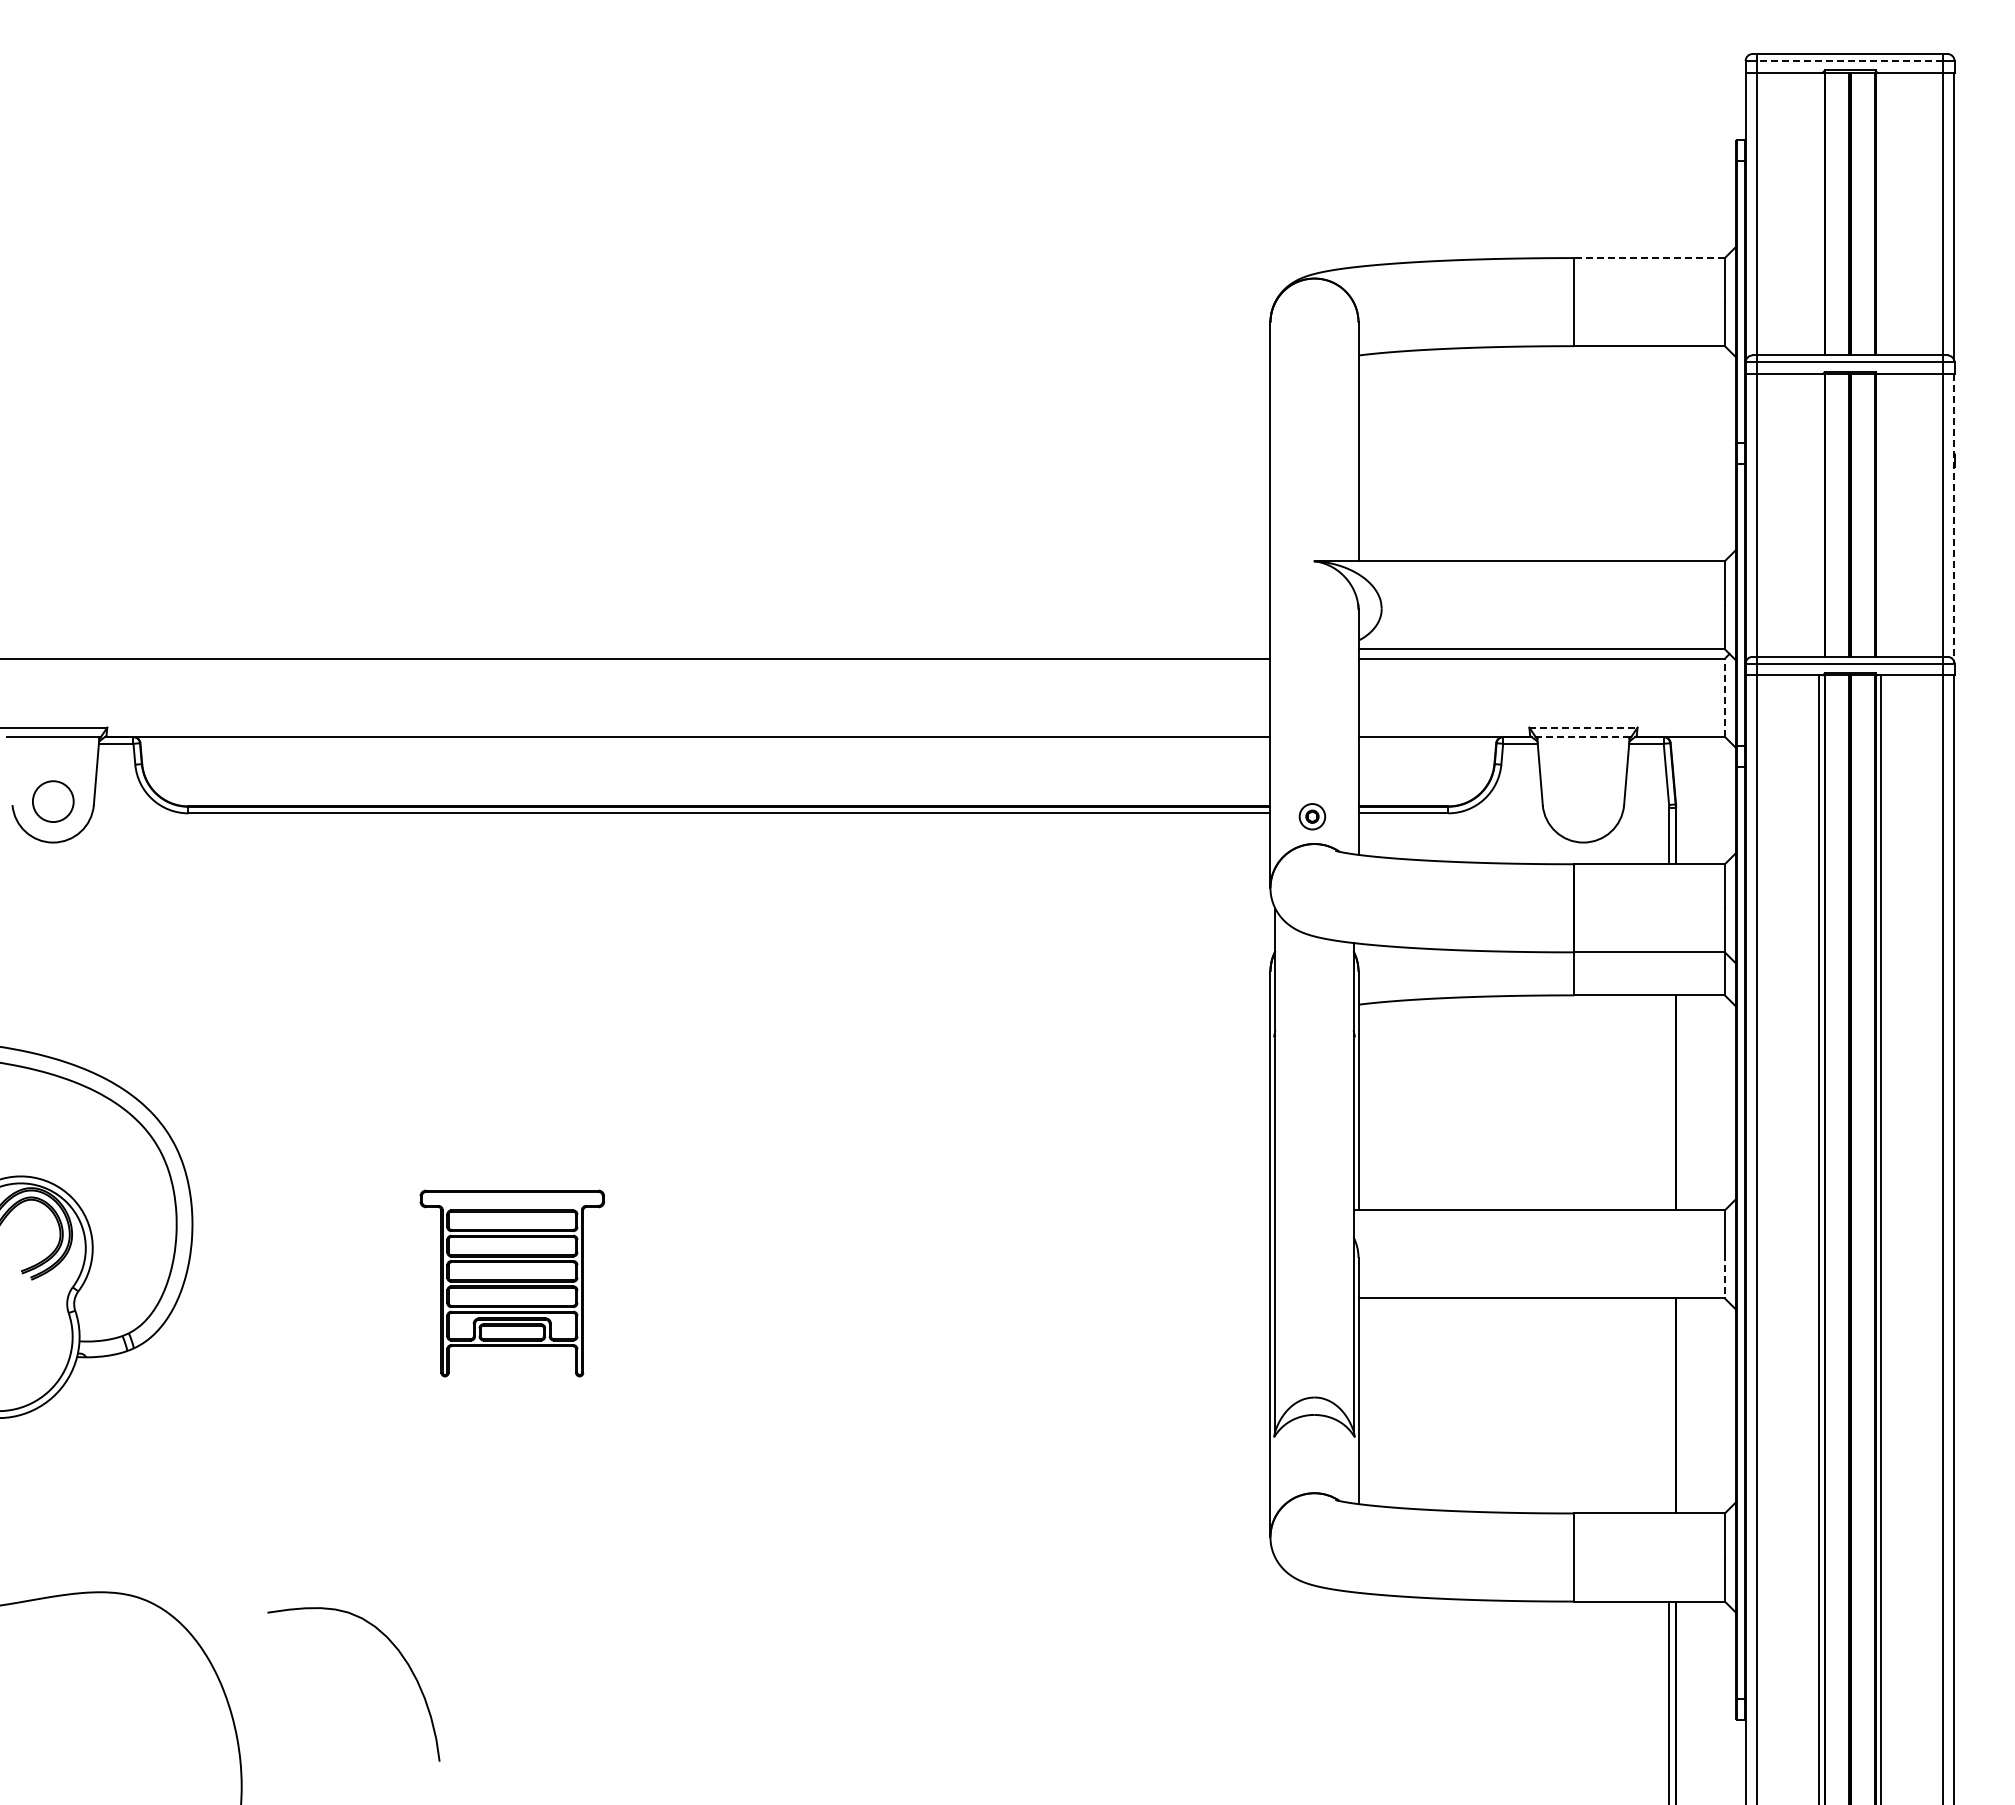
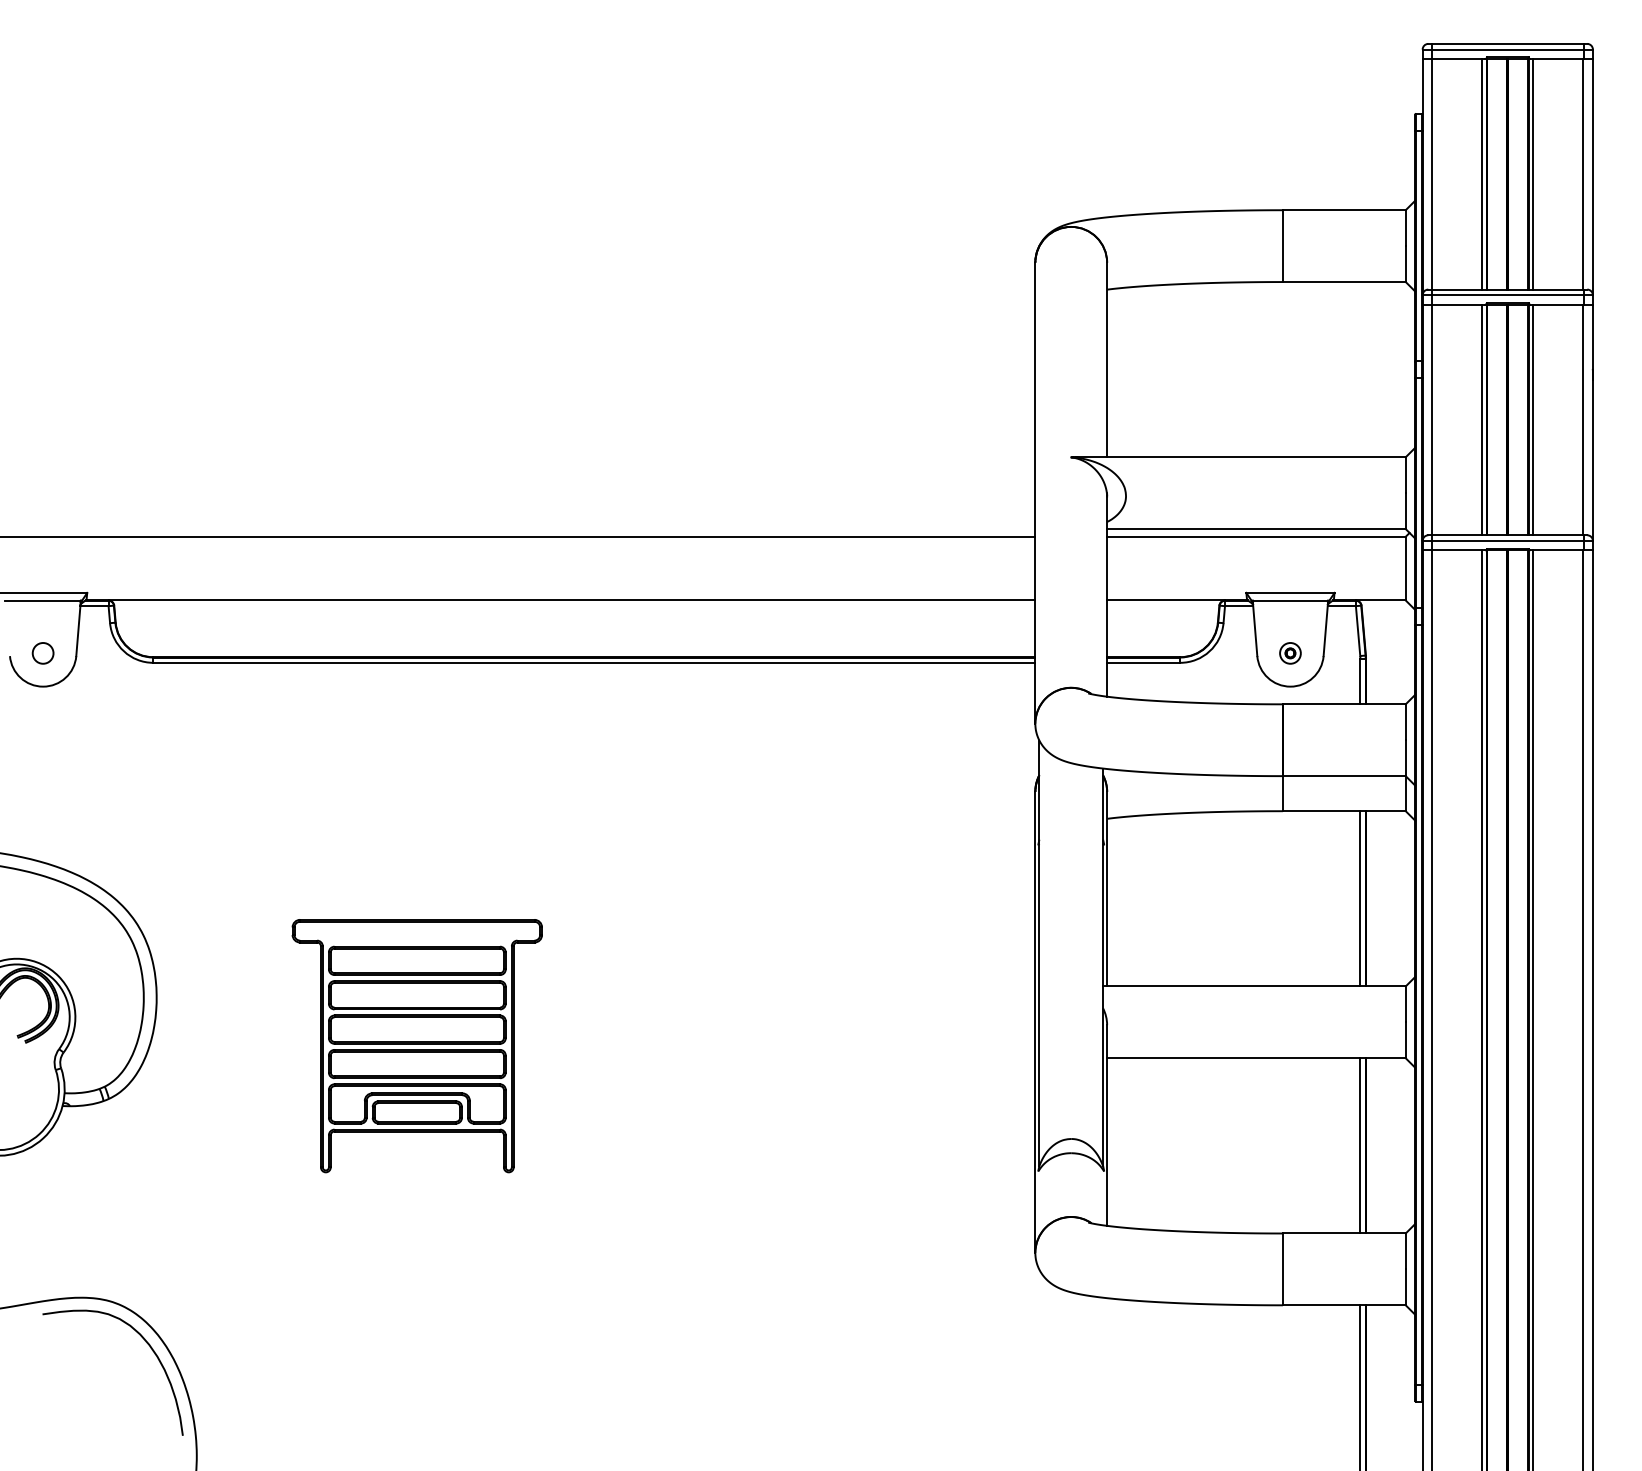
line: (1850, 60) -> (1508, 49), dashed -> solid
line: (1818, 213) -> (1482, 173), added
line: (1881, 213) -> (1533, 173), added
line: (1649, 258) -> (1344, 210), dashed -> solid
line: (1818, 514) -> (1482, 419), added
line: (1881, 514) -> (1533, 419), added
line: (1954, 518) -> (1592, 422), dashed -> solid
line: (1724, 697) -> (1405, 568), dashed -> solid
line: (1583, 727) -> (1290, 592), dashed -> solid
line: (1582, 737) -> (1289, 601), dashed -> solid
circle: (52, 801) -> (42, 653), size x0.62
part: (1312, 816) -> (1290, 653), moved
line: (1669, 1102) -> (1360, 898), added
line: (1724, 1276) -> (1405, 1040), dashed -> solid
part: (512, 1283) -> (417, 1046), size x1.67
line: (1669, 1405) -> (1360, 1145), added
curve: (398, 1652) -> (149, 1346), moved

